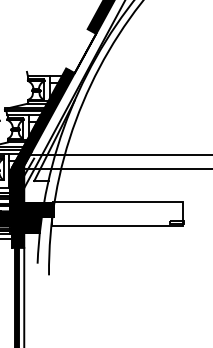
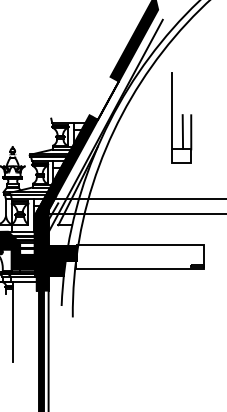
part: (160, 70) -> (181, 117), added

